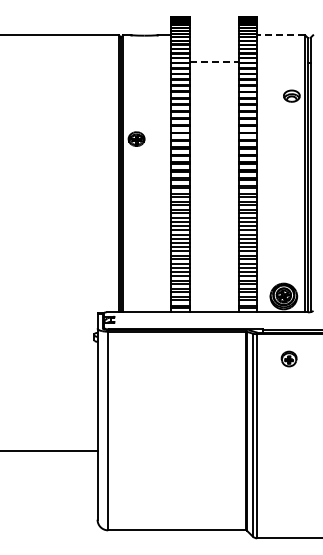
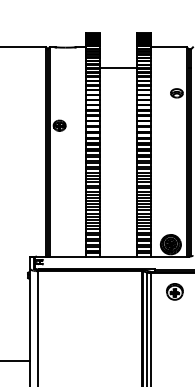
line: (281, 35) -> (169, 47), dashed -> solid
line: (214, 62) -> (118, 67), dashed -> solid
part: (288, 358) -> (174, 291), size x1.43

